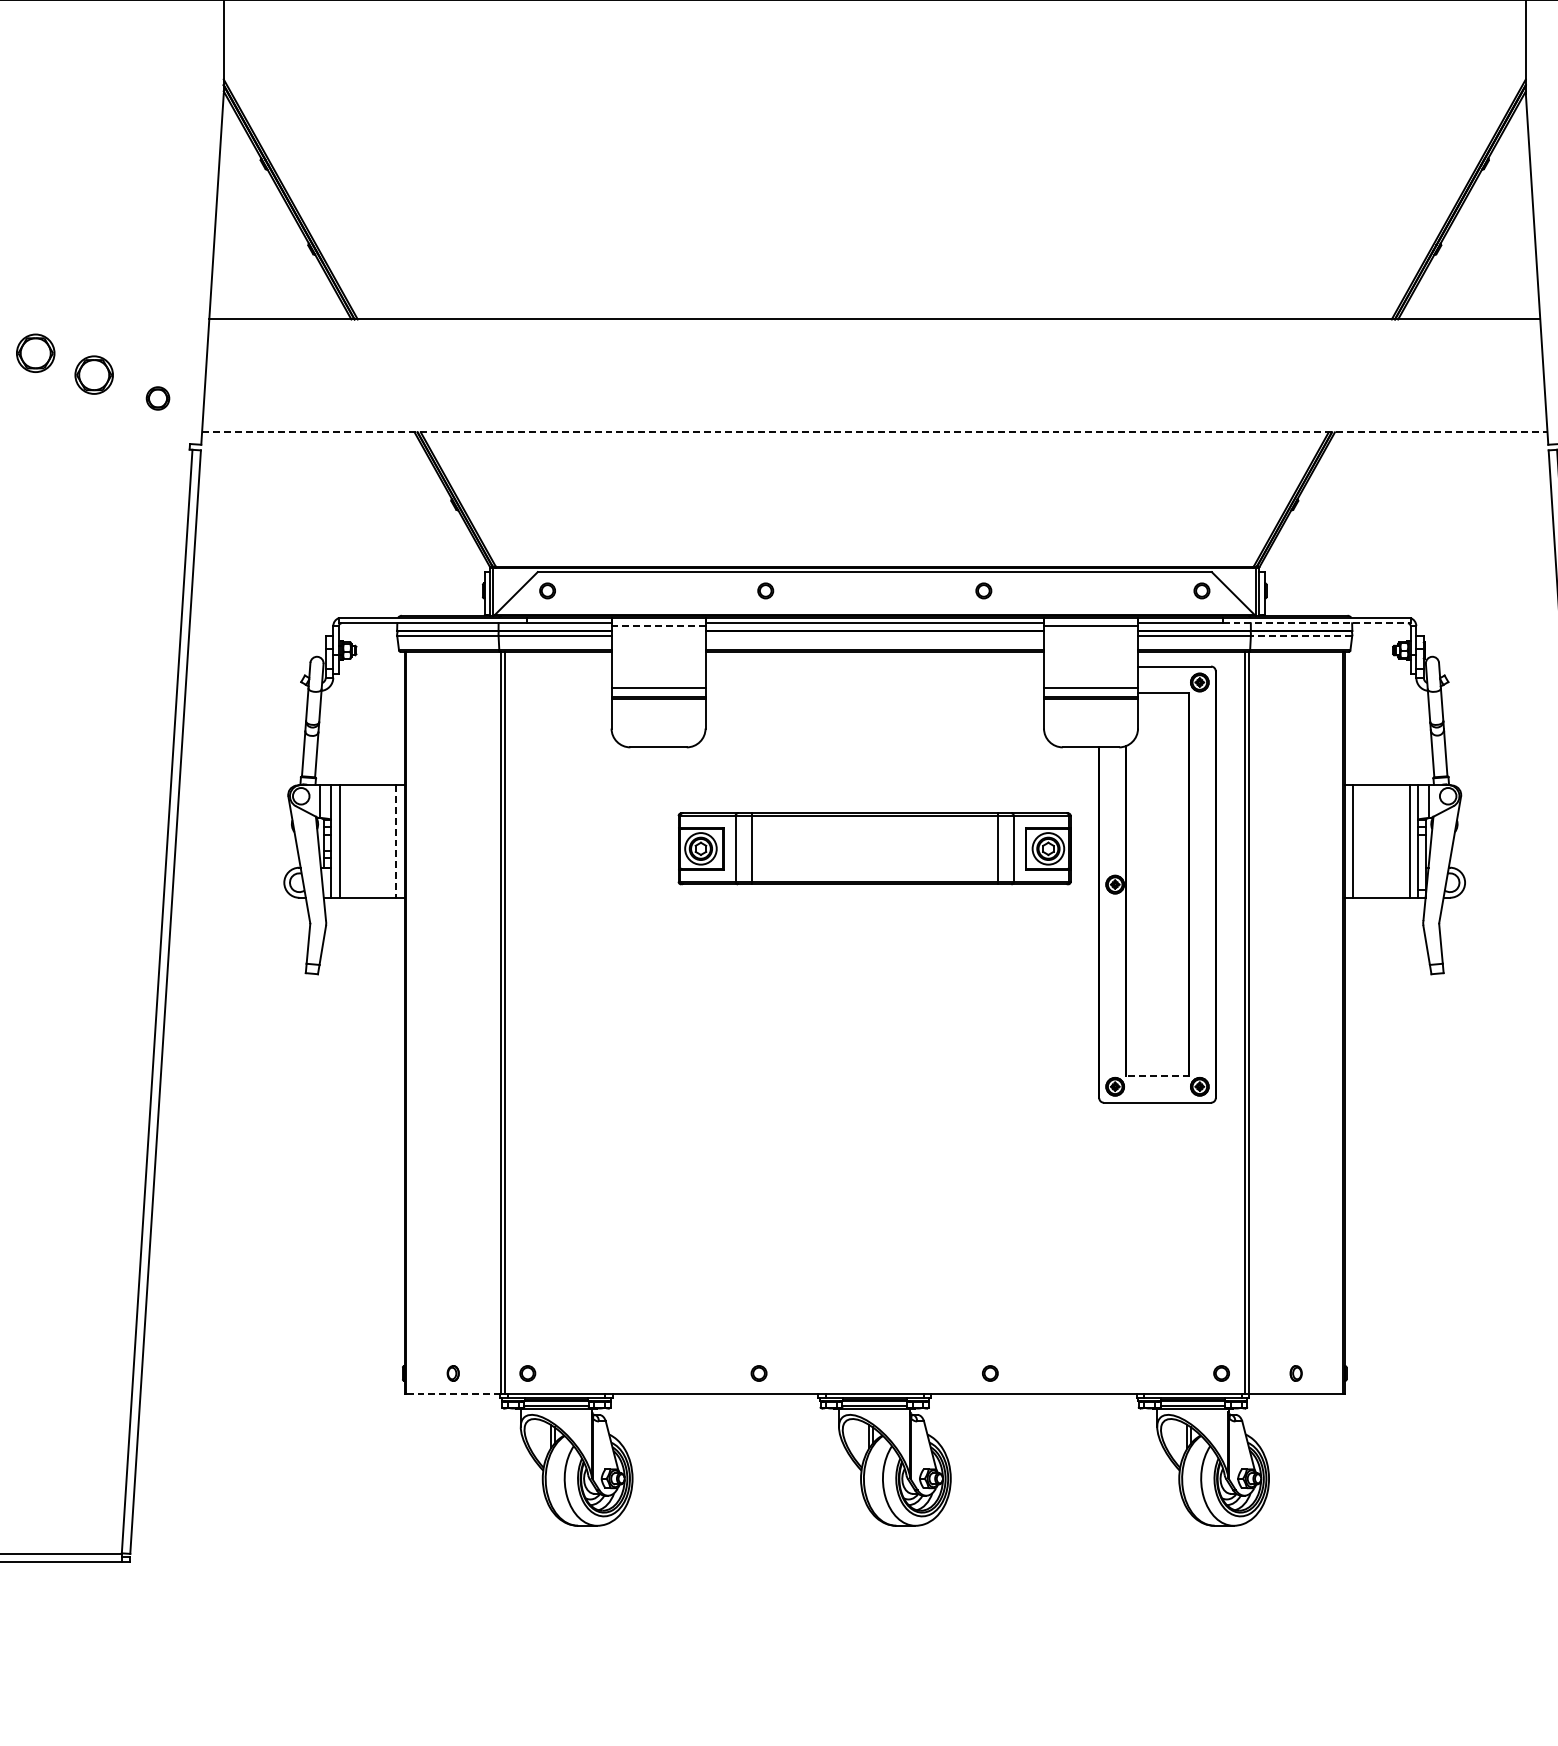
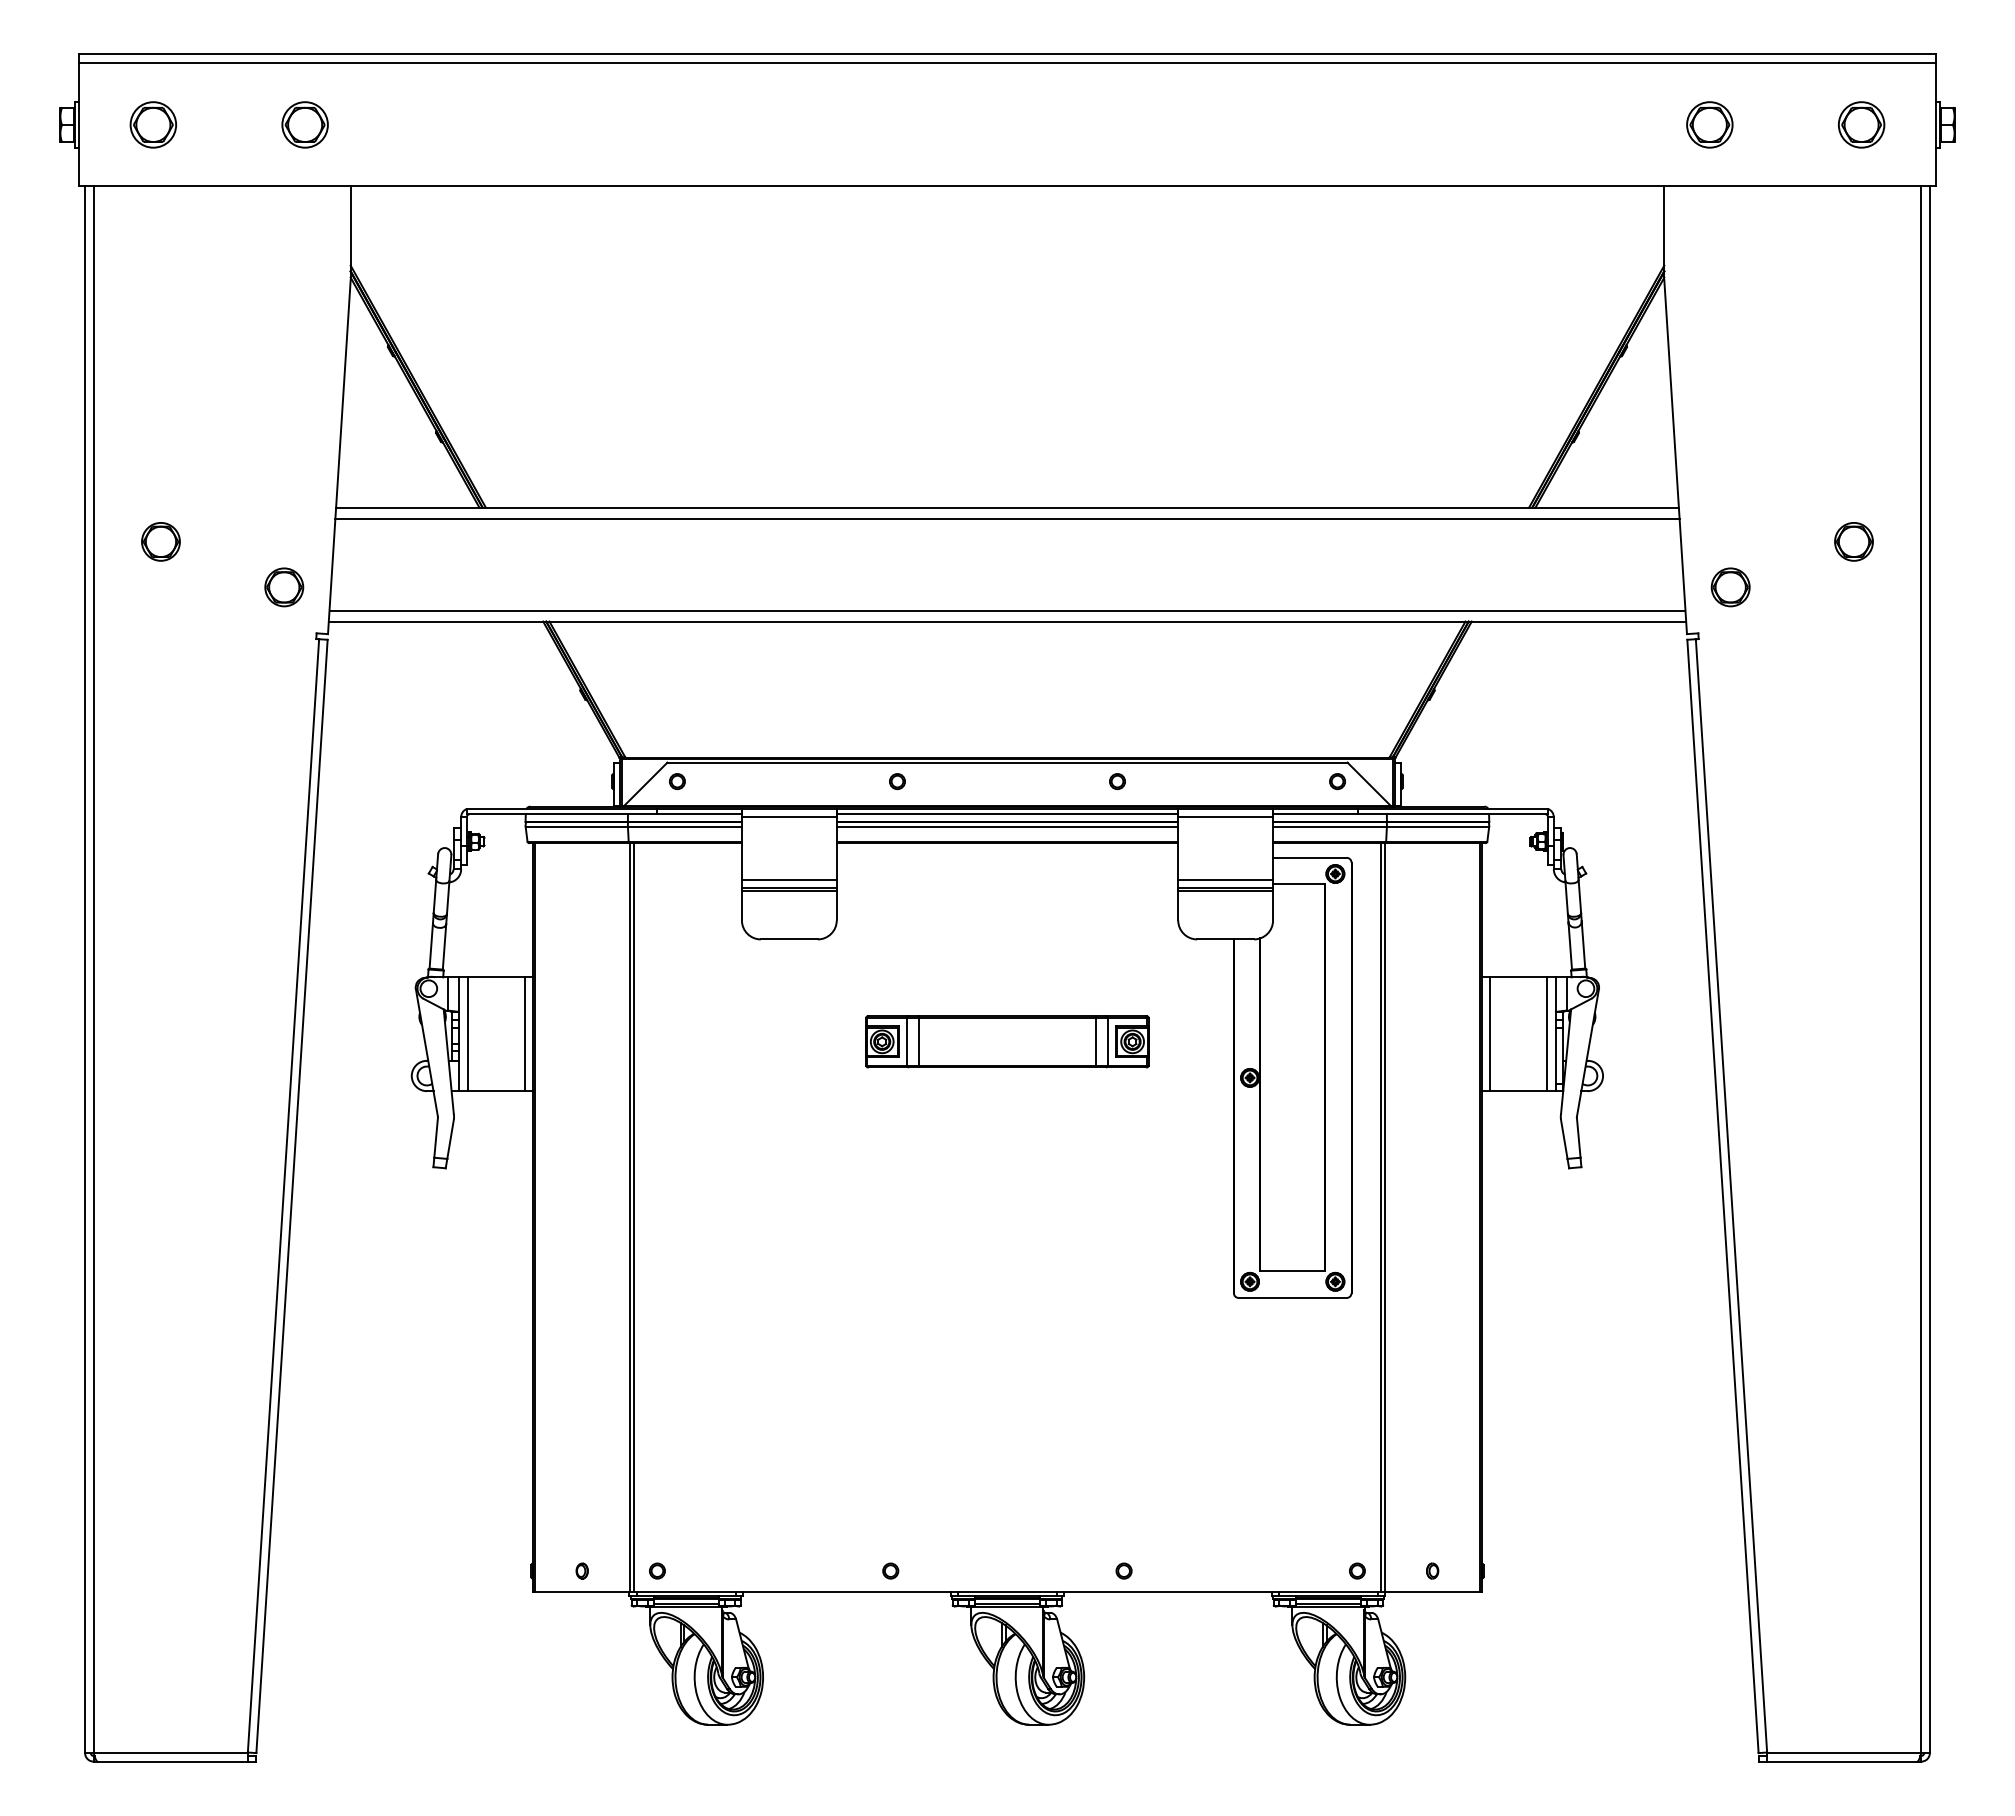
line: (874, 330) -> (1007, 518), added
part: (93, 374) -> (219, 563), removed
part: (158, 398) -> (284, 587), size x1.67
line: (874, 421) -> (1007, 610), added
line: (874, 432) -> (1007, 621), dashed -> solid
line: (1316, 623) -> (1453, 814), dashed -> solid
line: (657, 626) -> (788, 817), dashed -> solid
line: (874, 635) -> (1007, 826), added
line: (1301, 635) -> (1437, 826), dashed -> solid
line: (396, 841) -> (524, 1034), dashed -> solid
part: (874, 848) -> (1007, 1041), size x0.71
line: (1157, 1076) -> (1292, 1271), dashed -> solid
line: (453, 1393) -> (582, 1591), dashed -> solid

